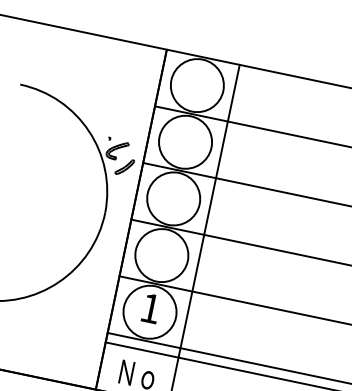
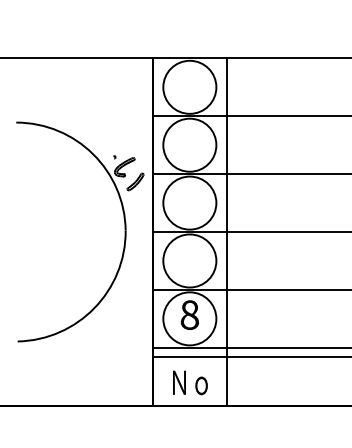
text: (150, 307) -> (189, 314), 1 -> 8

